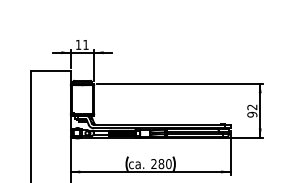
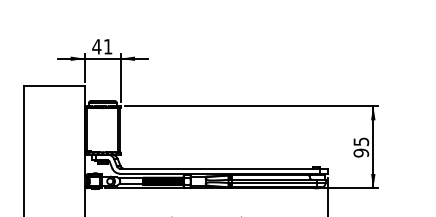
text: (78, 44) -> (96, 46), 11 -> 41
text: (252, 107) -> (361, 142), 92 -> 95

